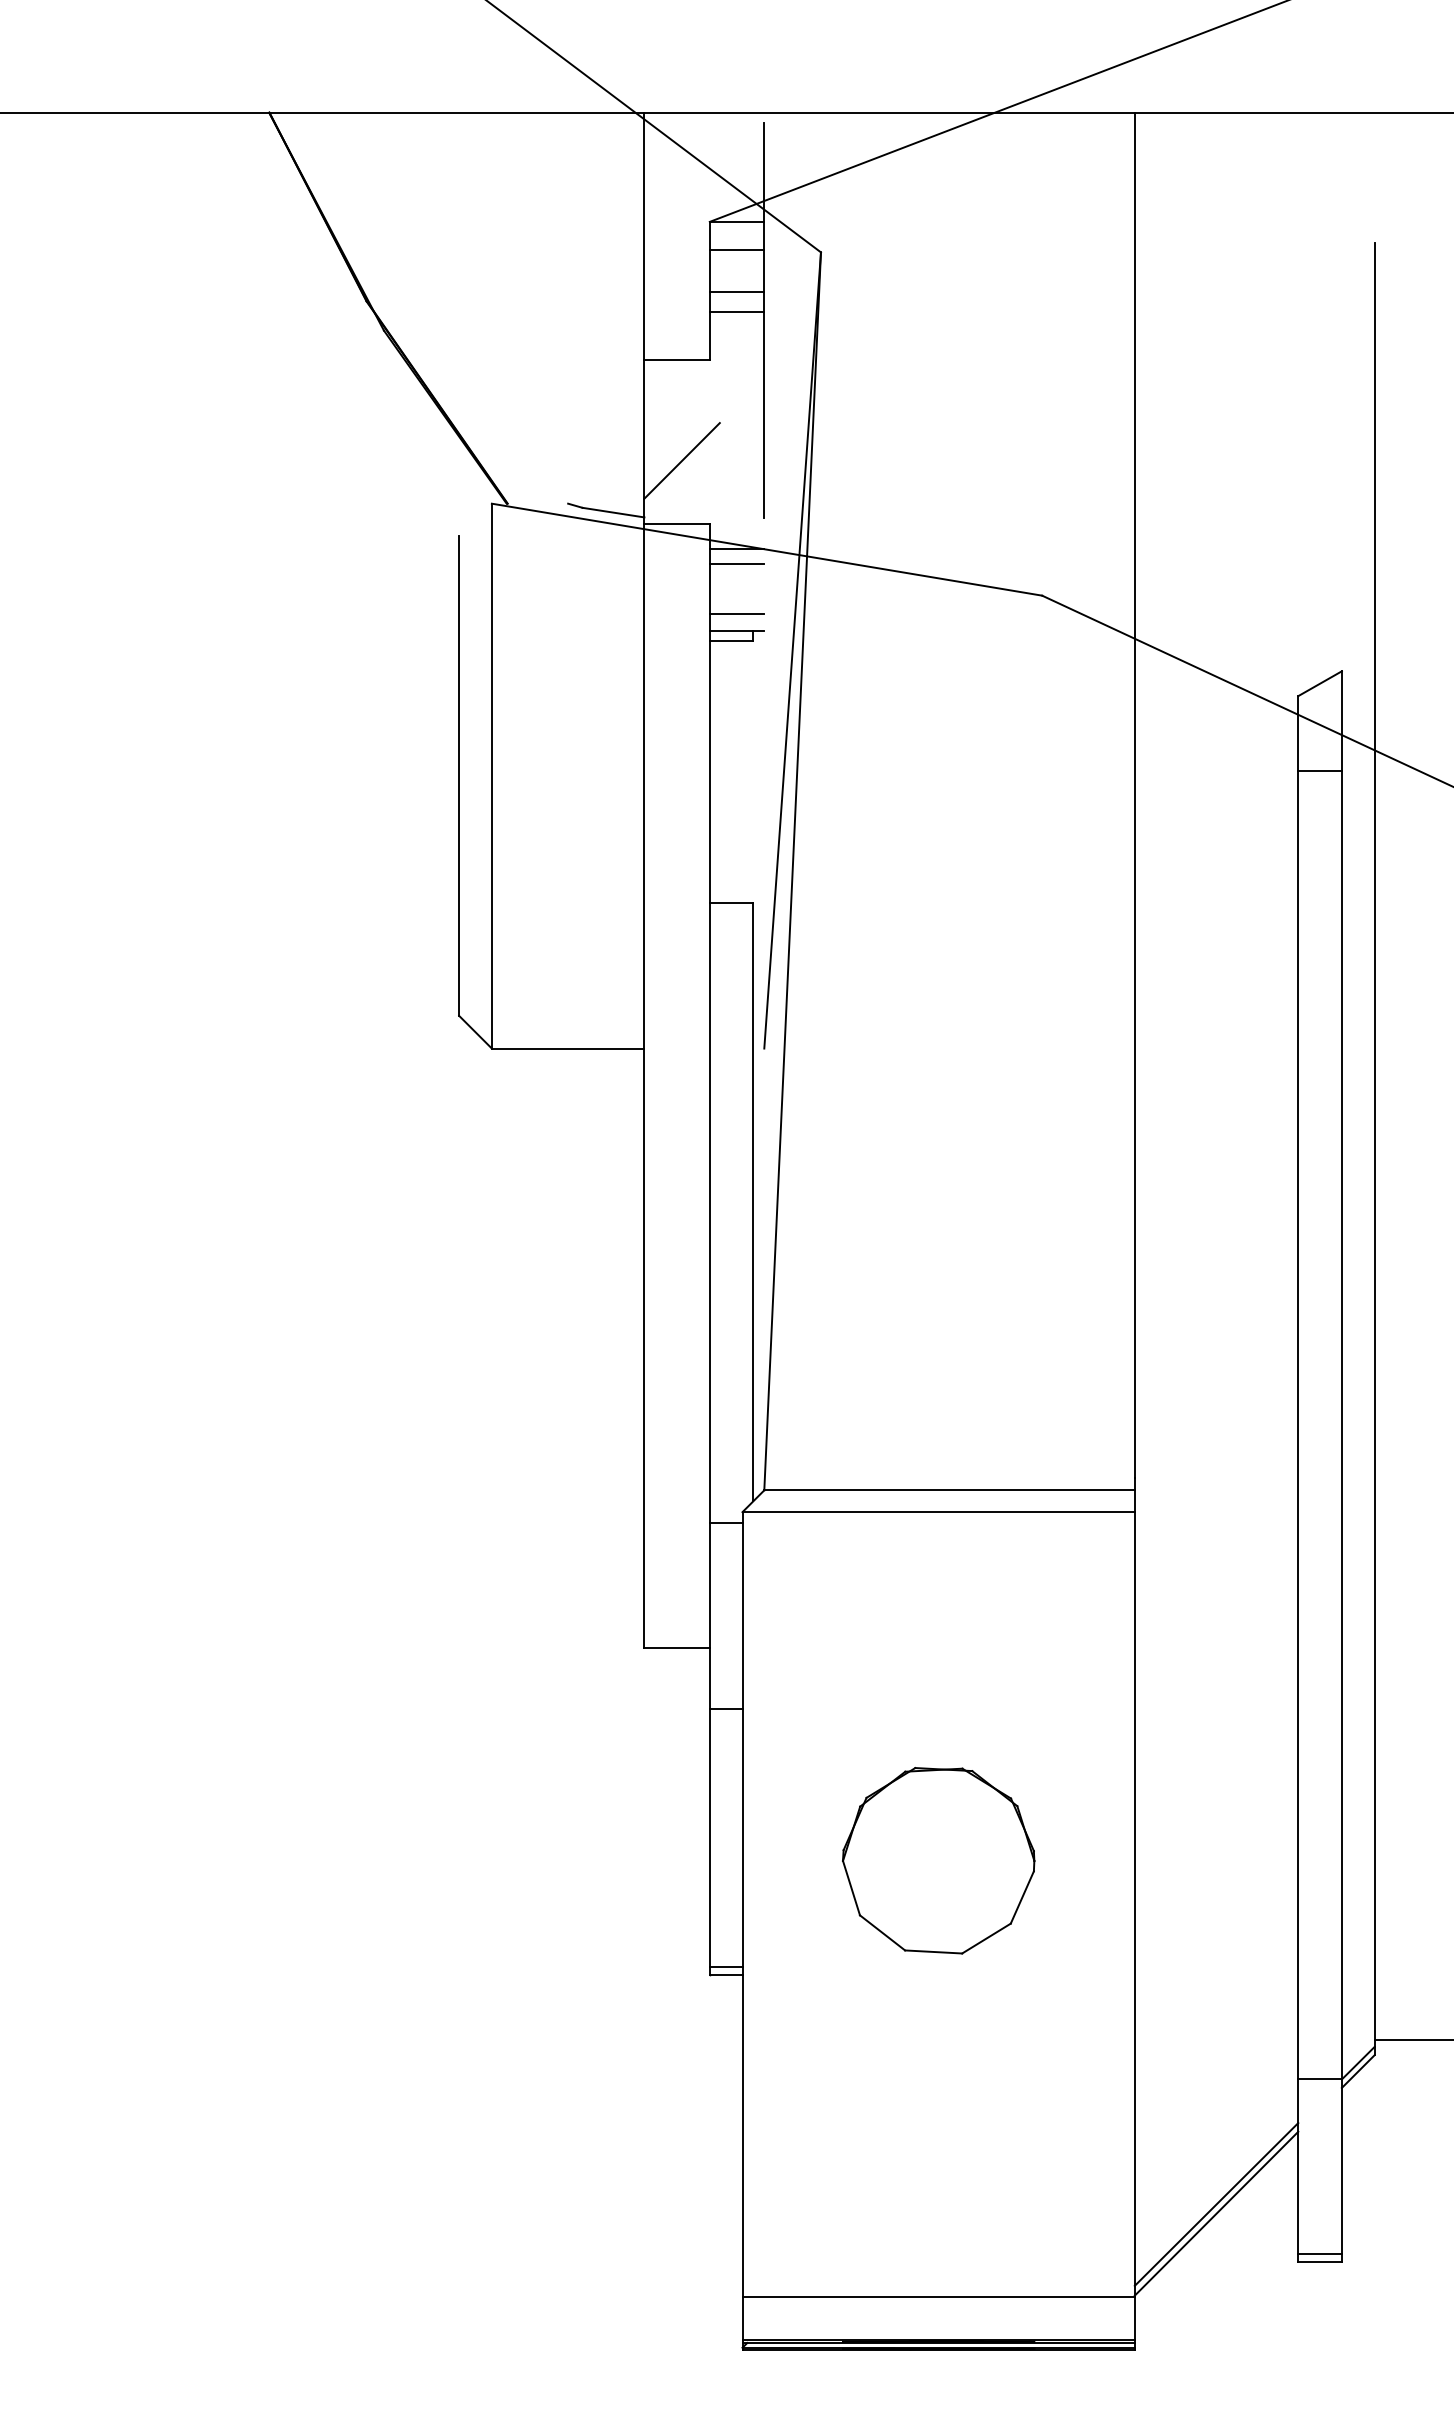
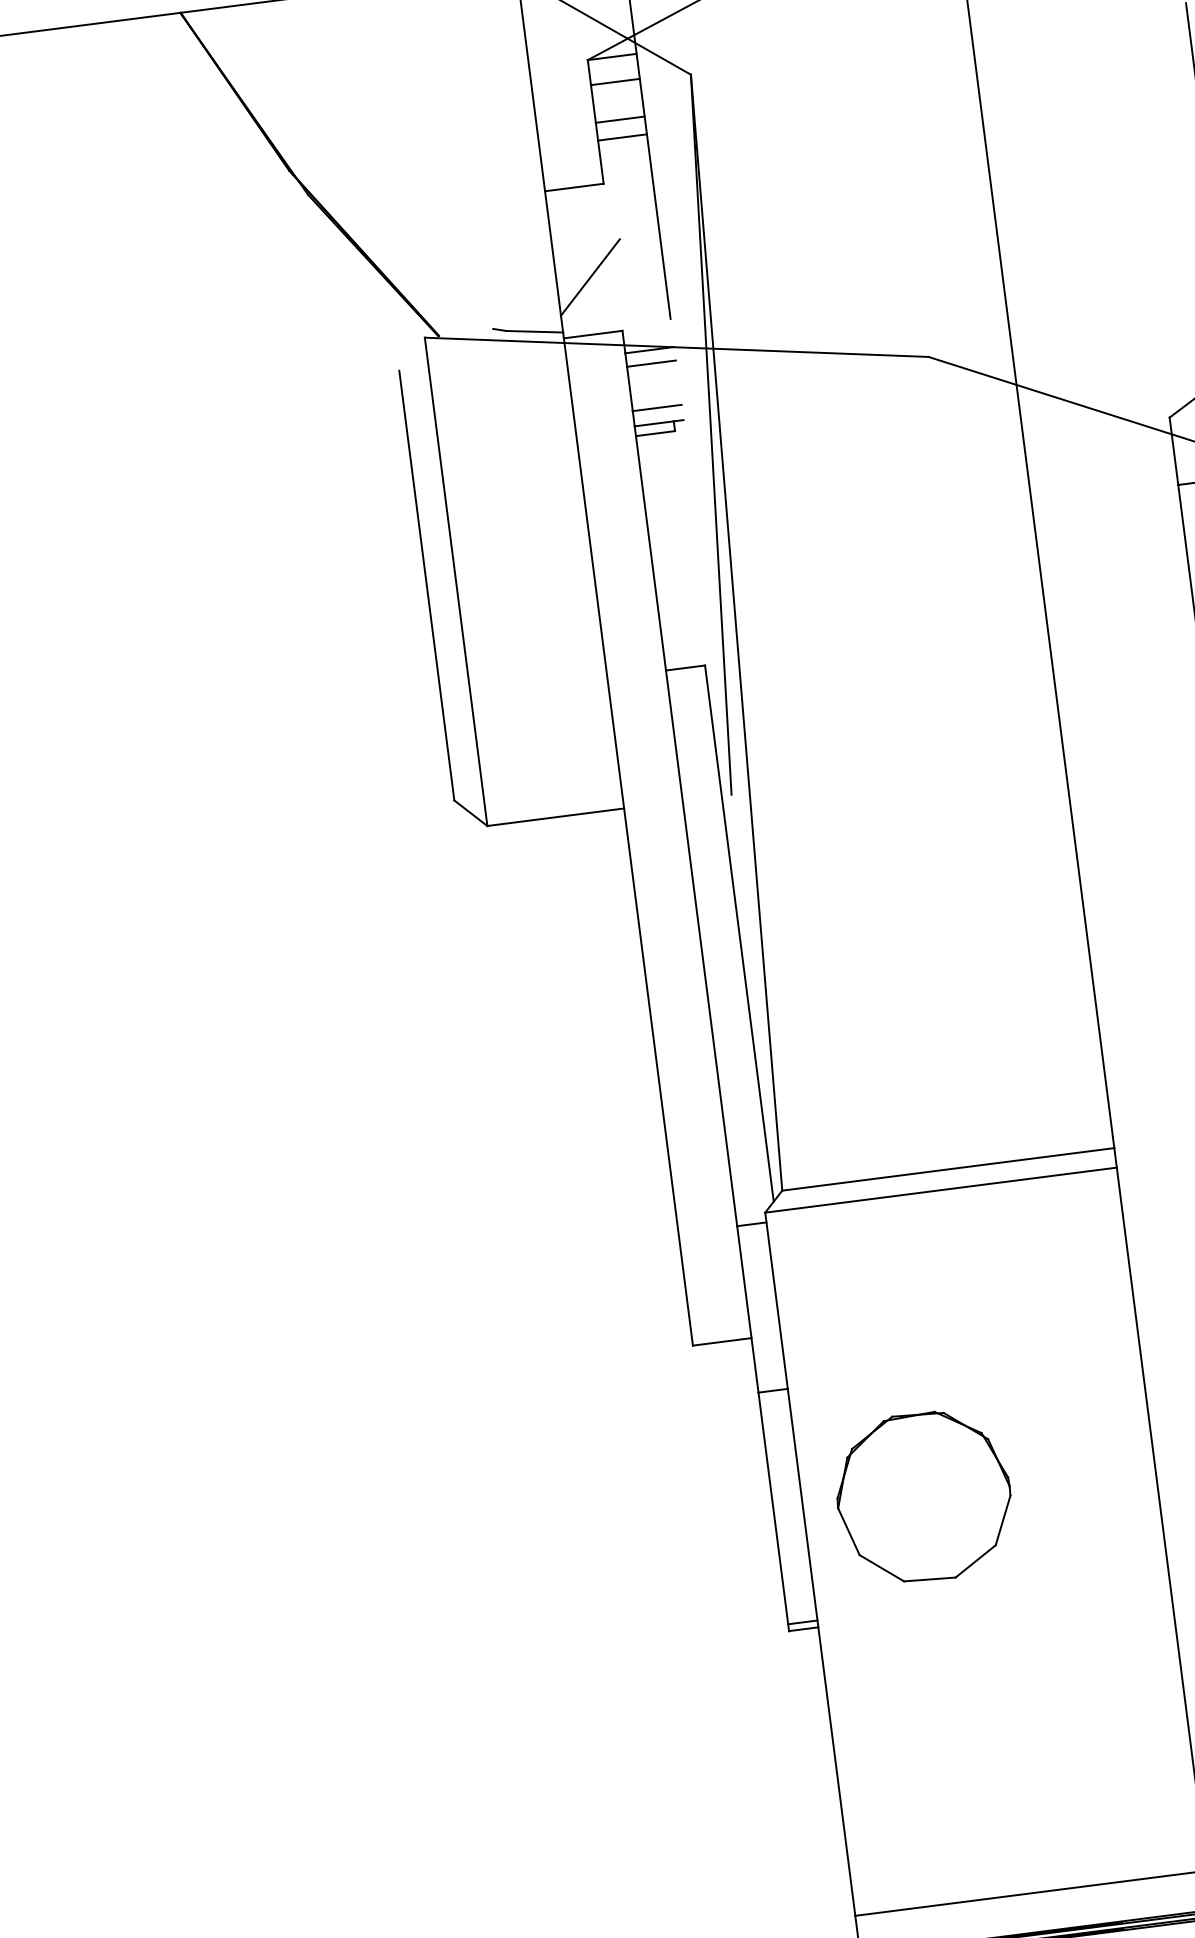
part: (938, 1860) -> (923, 1496), moved

